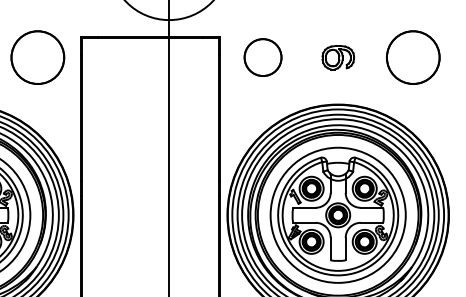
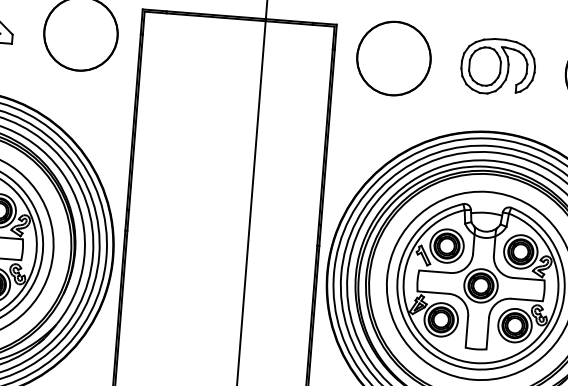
part: (262, 57) -> (393, 58), size x1.43
part: (338, 57) -> (498, 66), size x1.67

